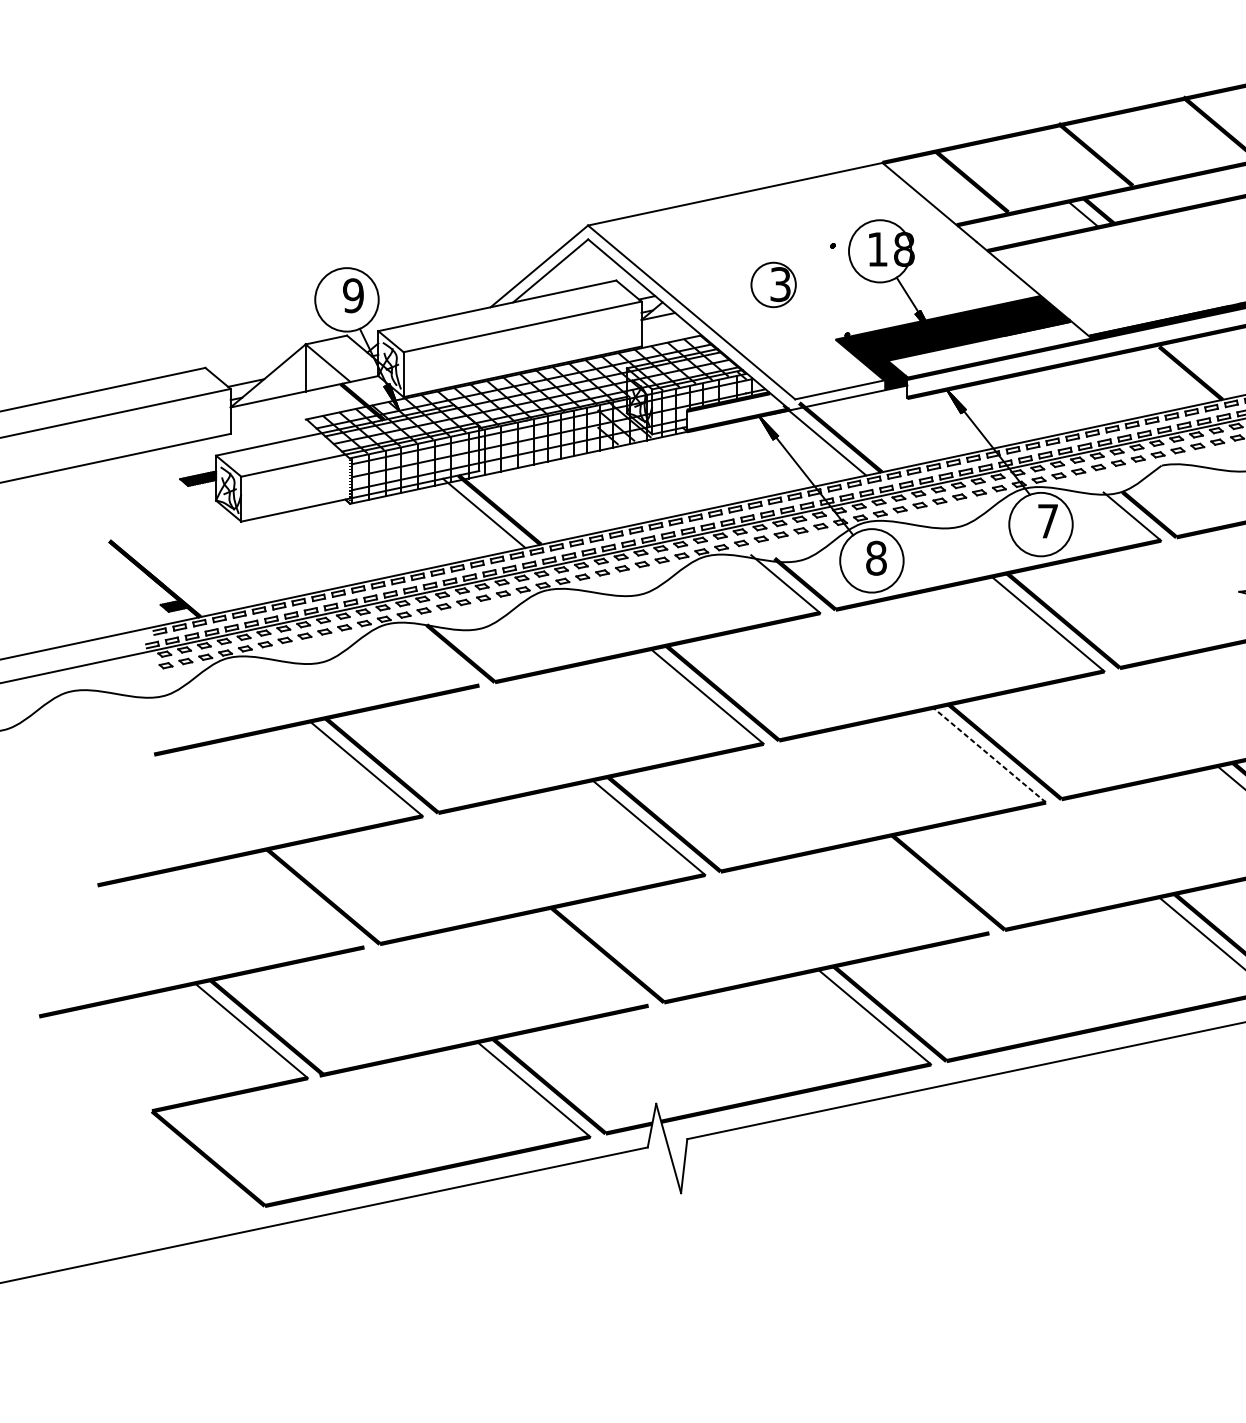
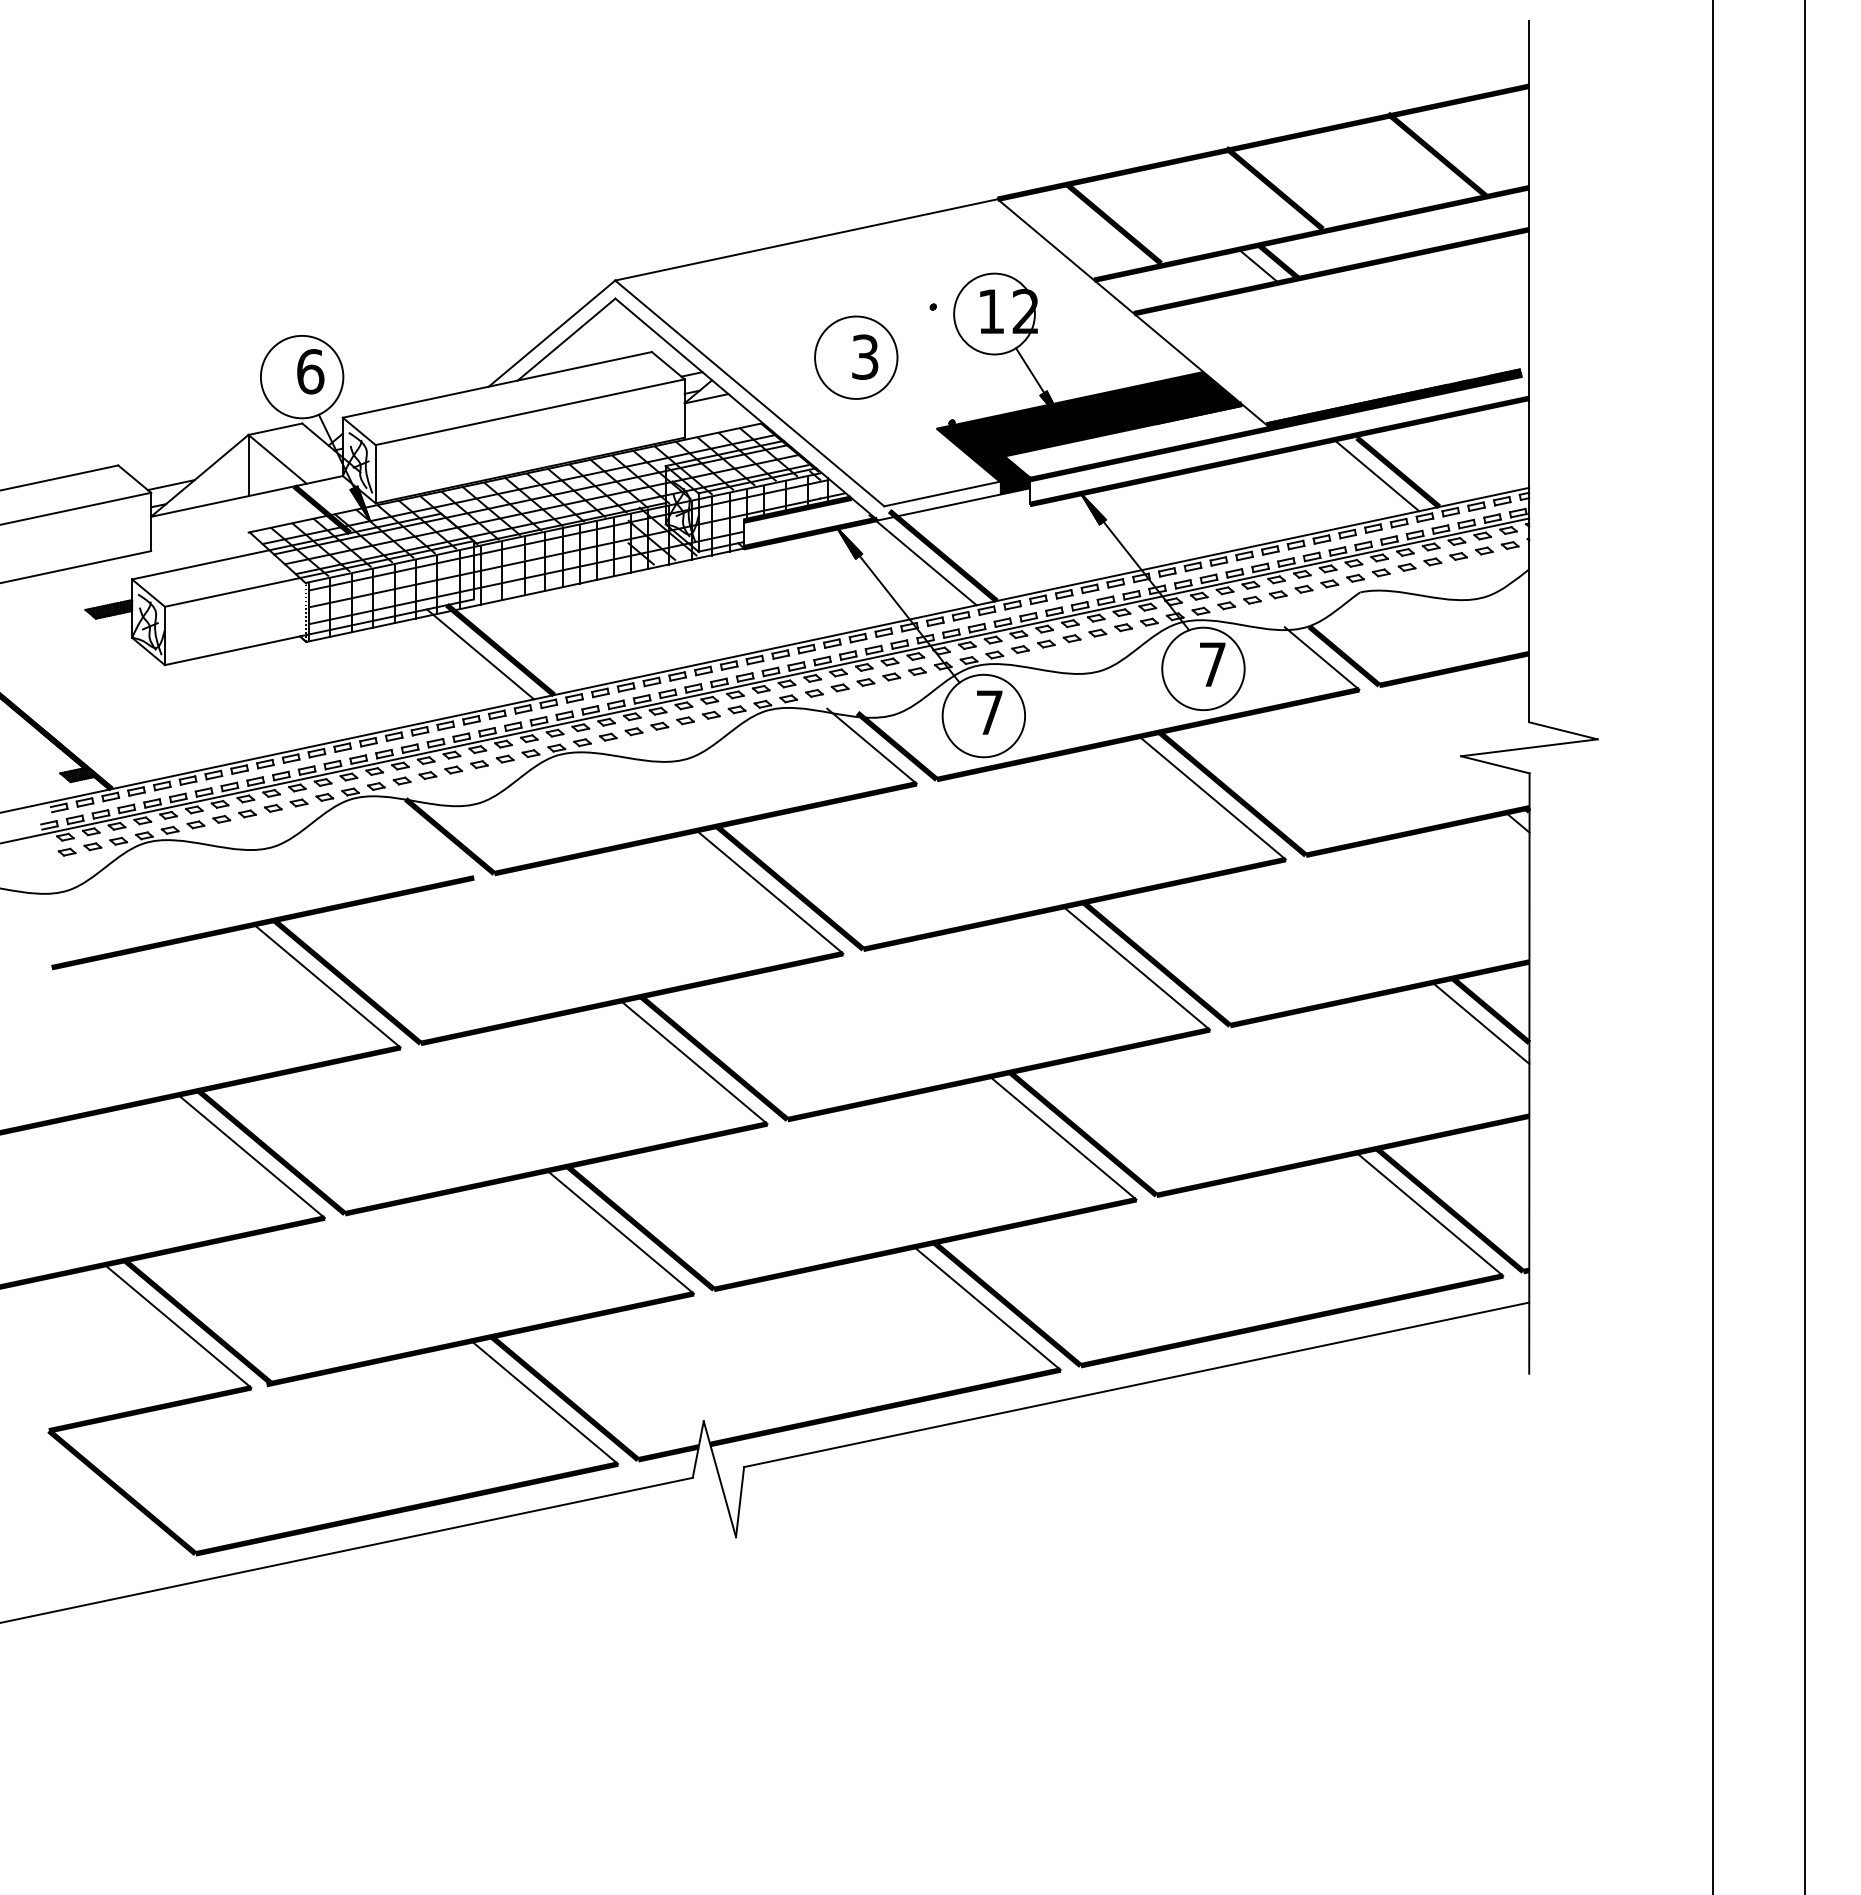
text: (903, 249) -> (1025, 311), 18 -> 12
circle: (773, 284) -> (856, 357), size x1.43
text: (353, 295) -> (310, 371), 9 -> 6
line: (1175, 376) -> (1377, 476), added
text: (876, 558) -> (989, 712), 8 -> 7
line: (989, 755) -> (1136, 968), dashed -> solid
line: (932, 885) -> (1062, 1137), added
line: (307, 900) -> (251, 1156), added
line: (592, 957) -> (620, 1231), added

